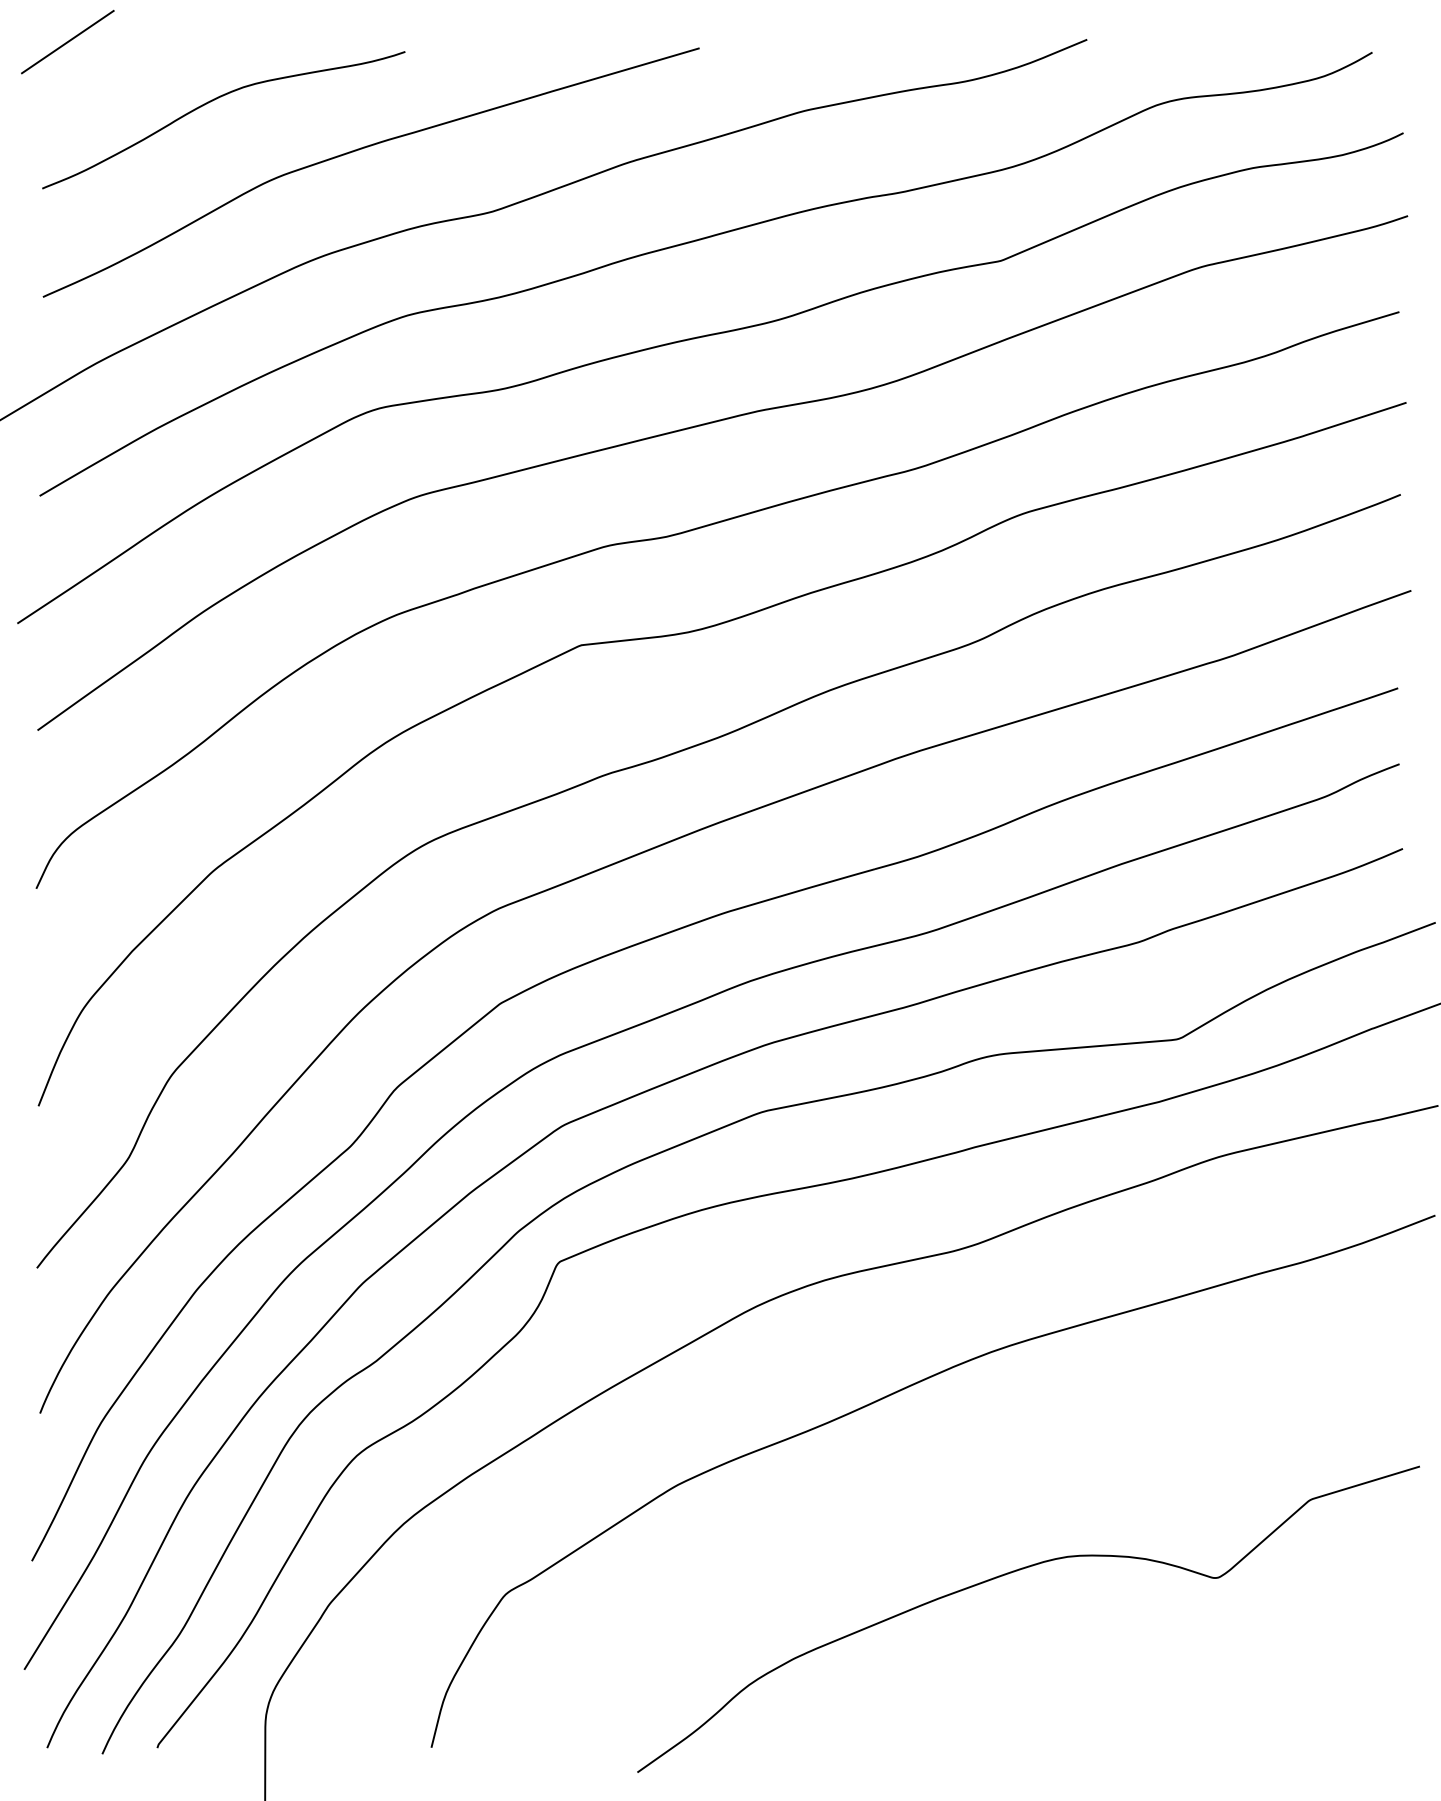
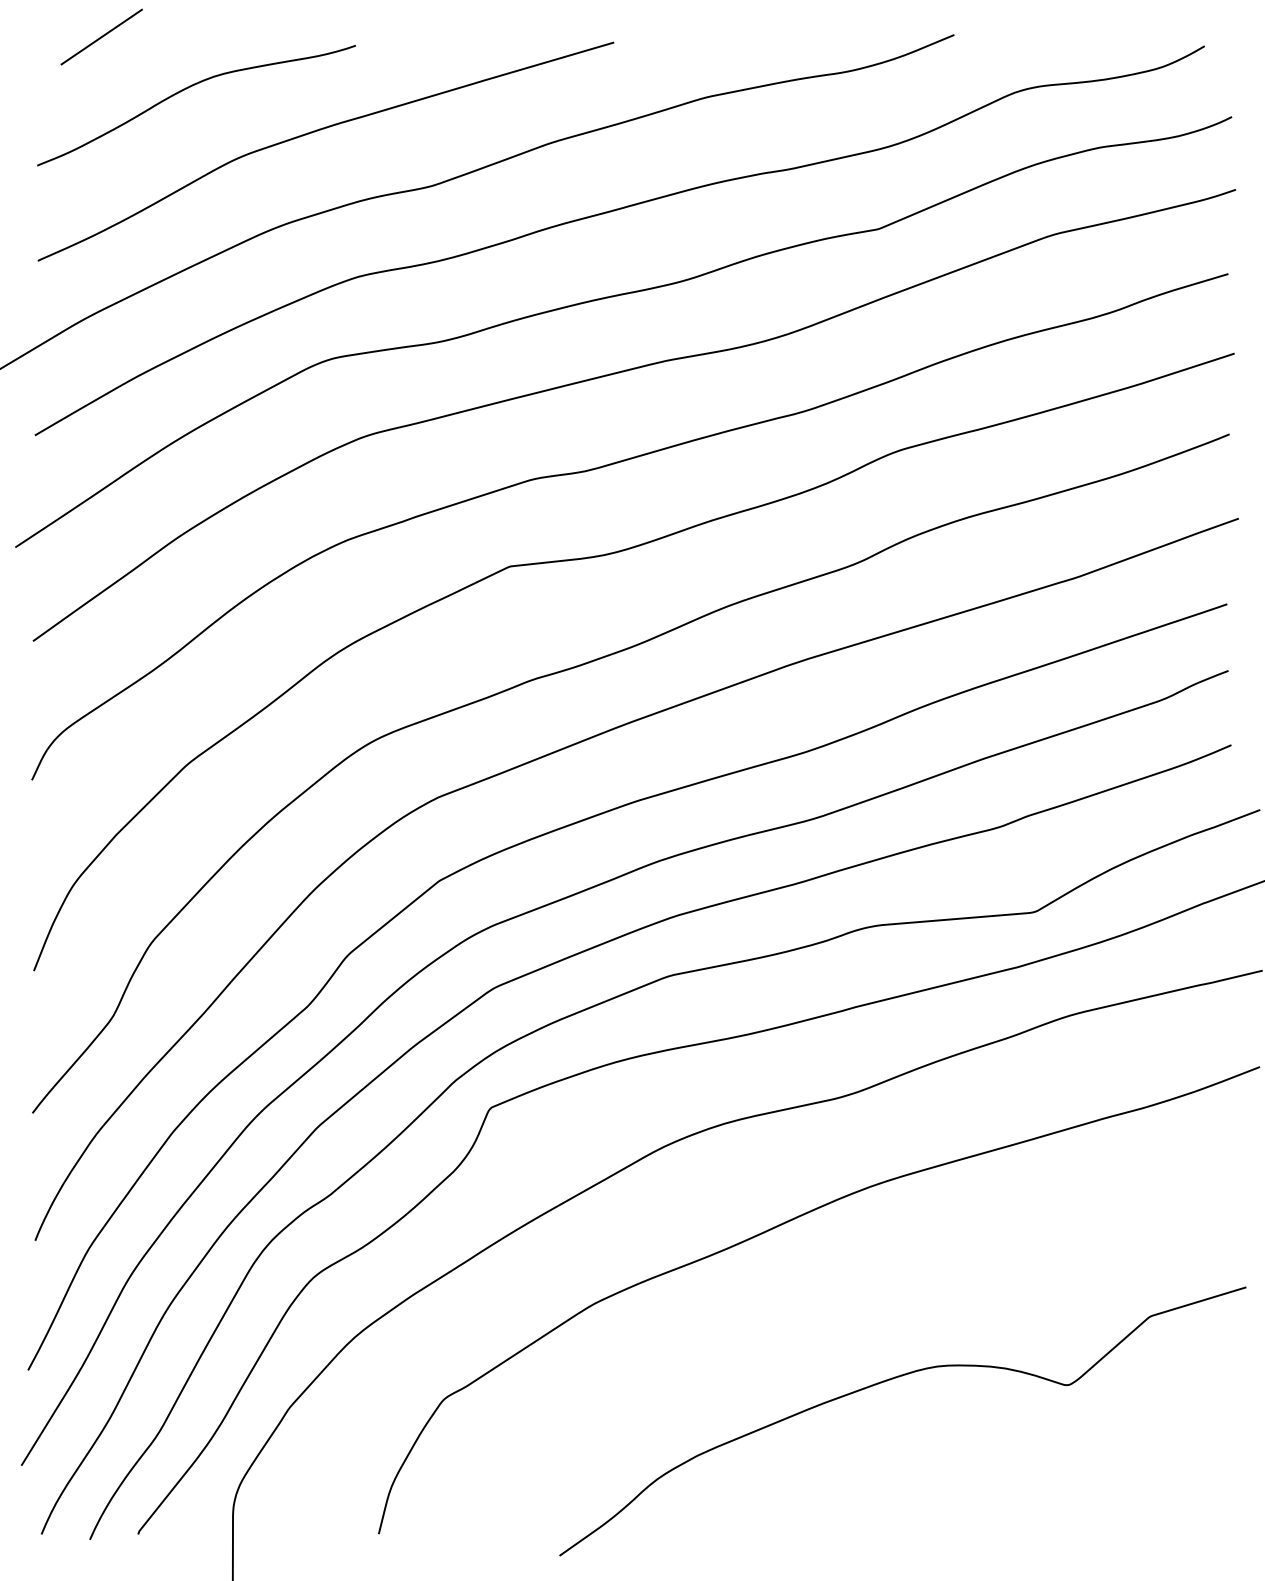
line: (67, 41) -> (101, 36), moved

